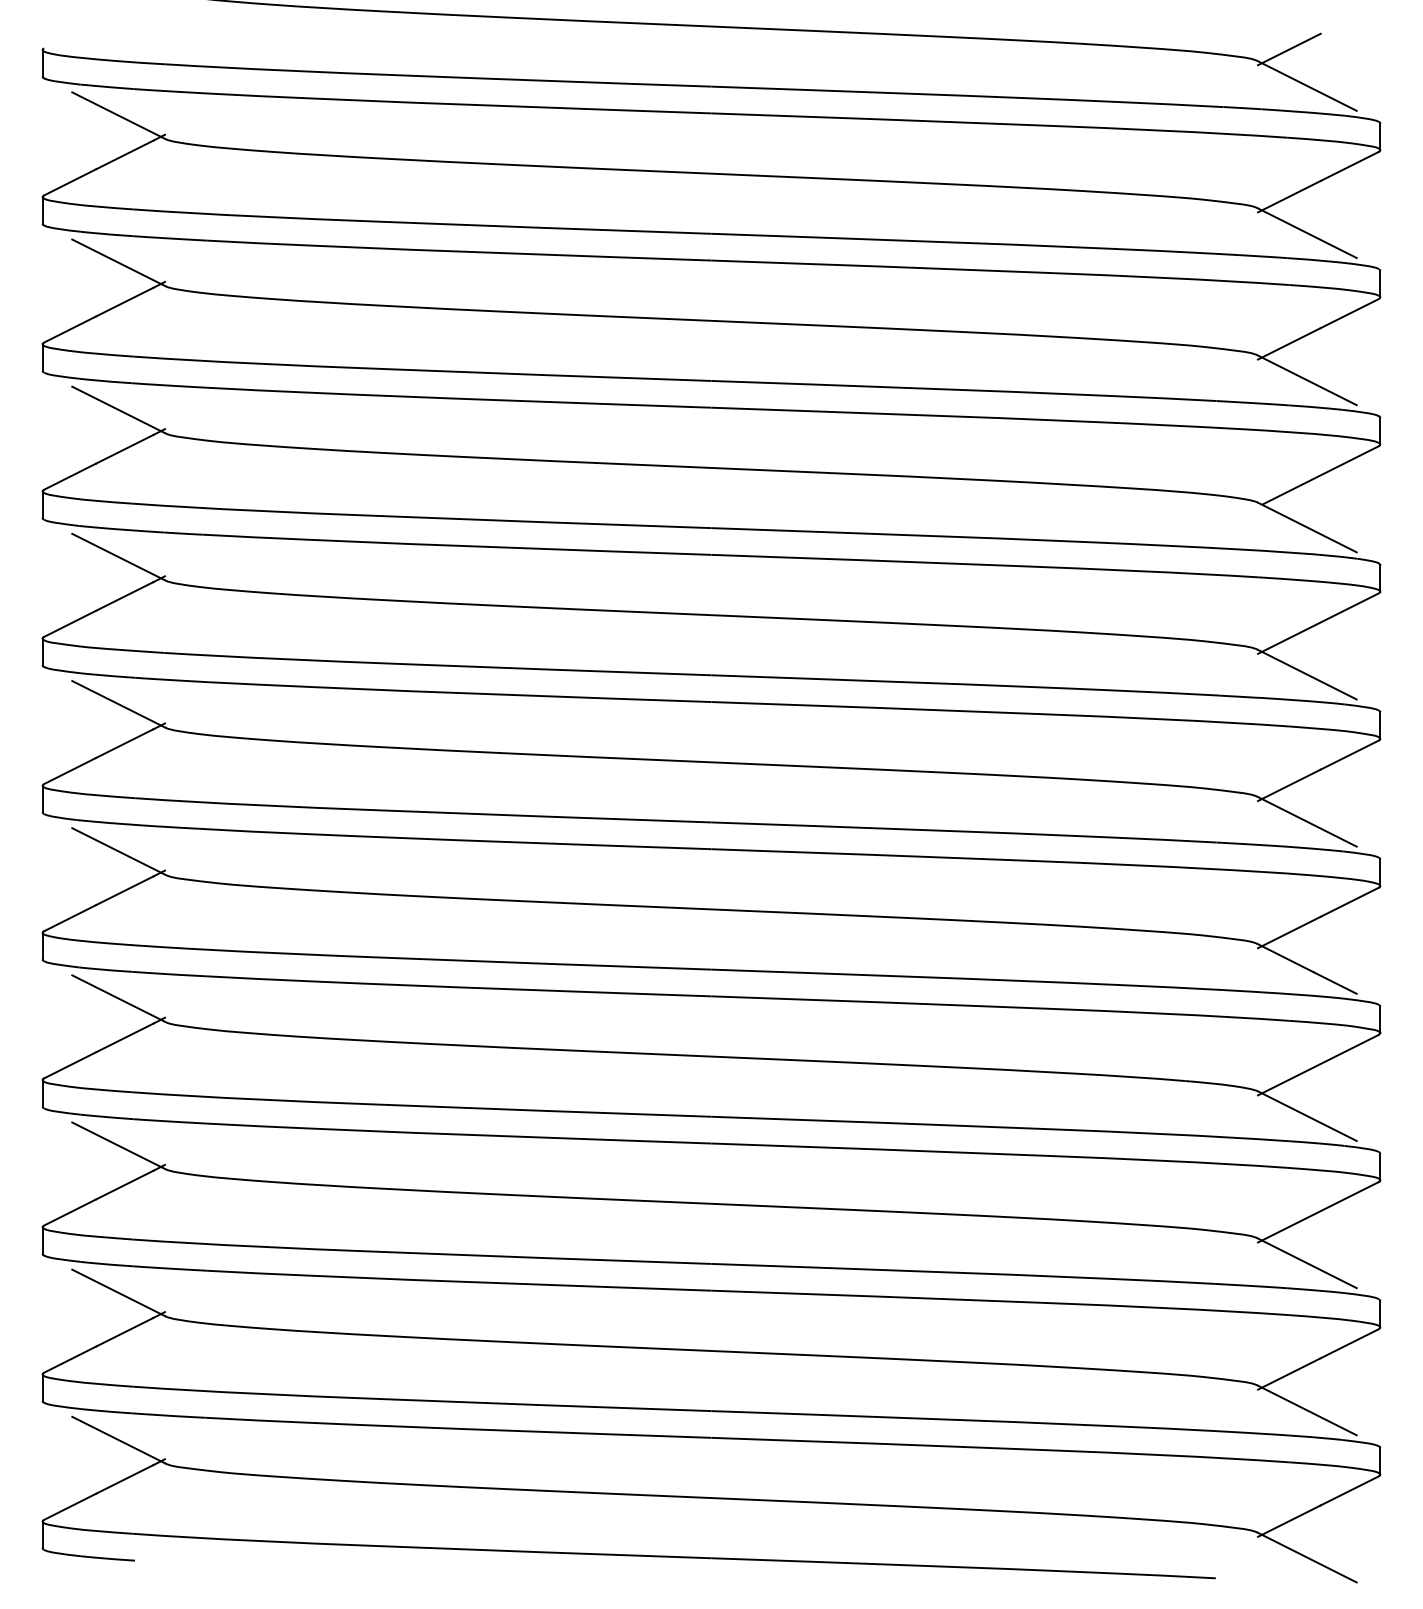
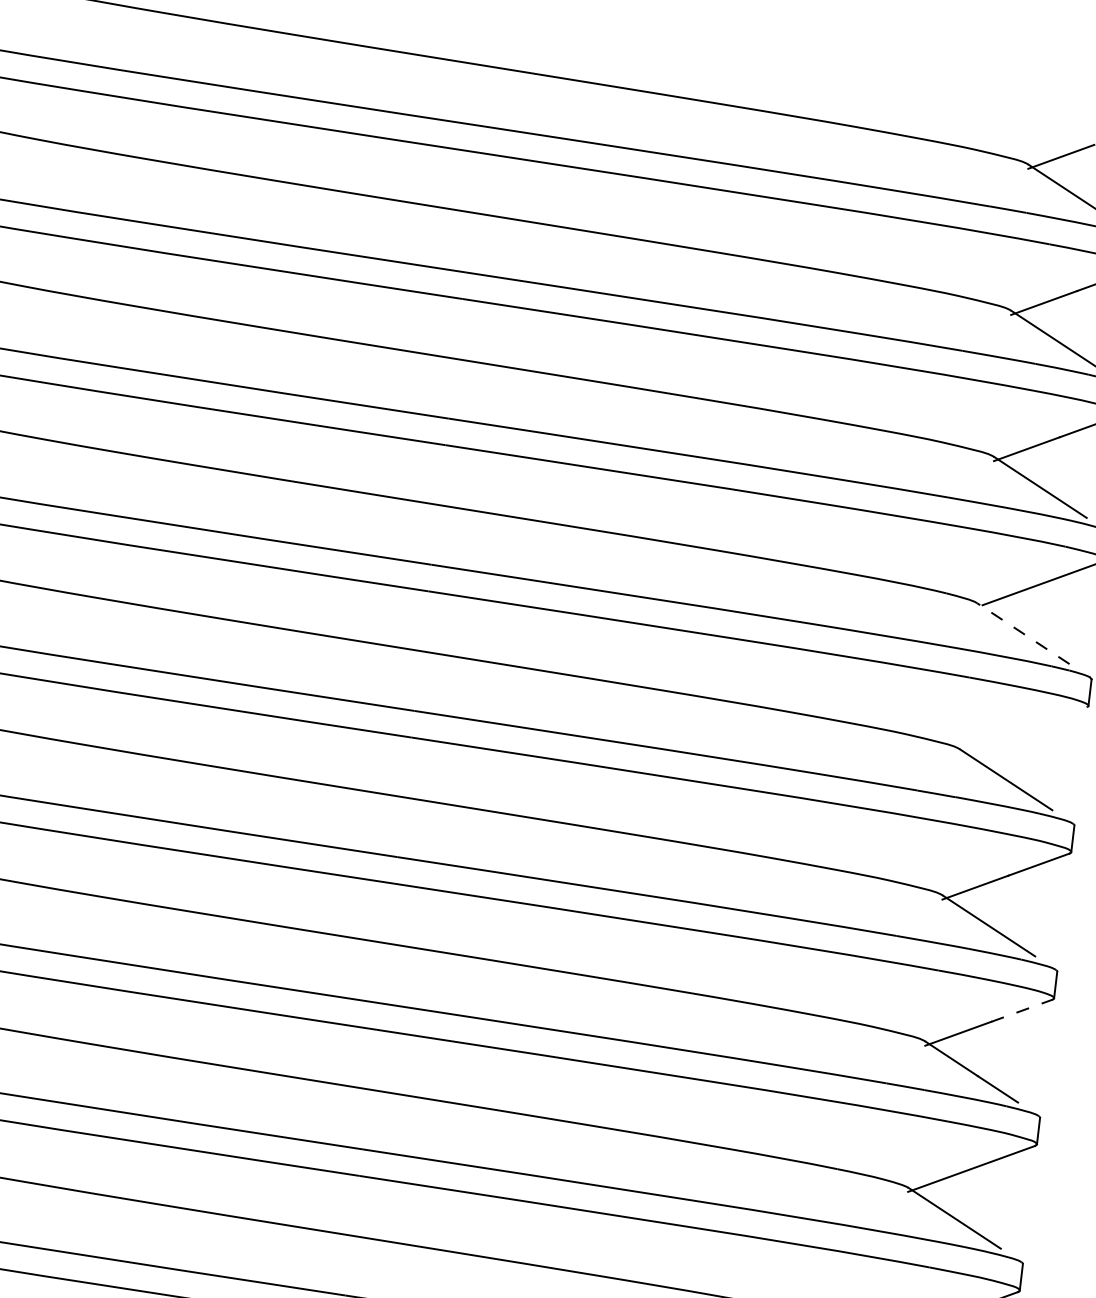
line: (1306, 527) -> (1022, 633), solid -> dashed
line: (1318, 623) -> (1023, 730), removed
line: (1350, 902) -> (1022, 1011), solid -> dashed

